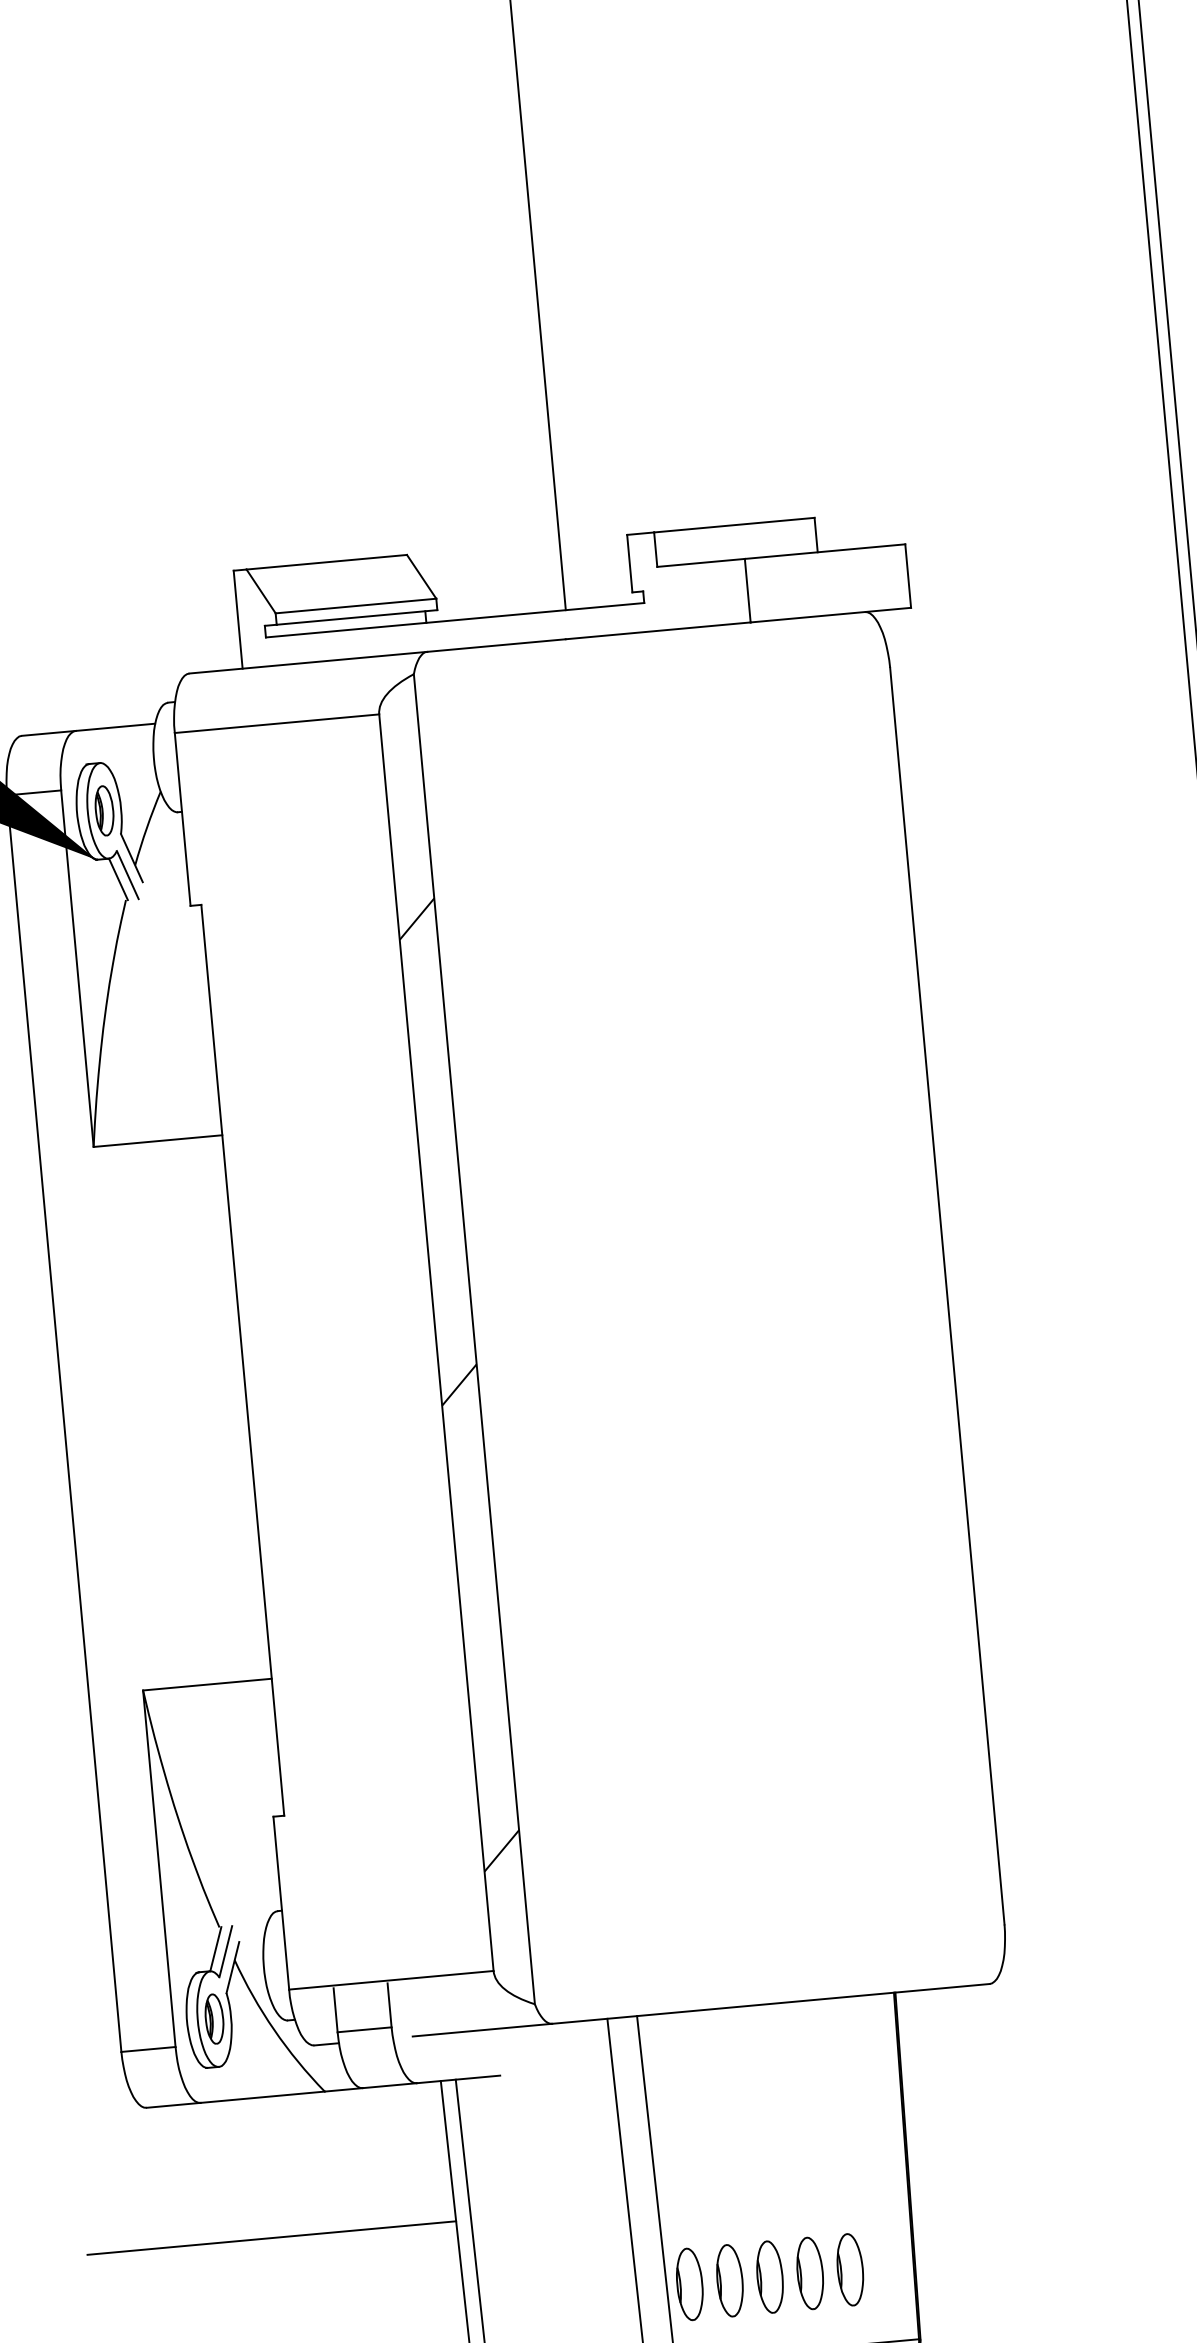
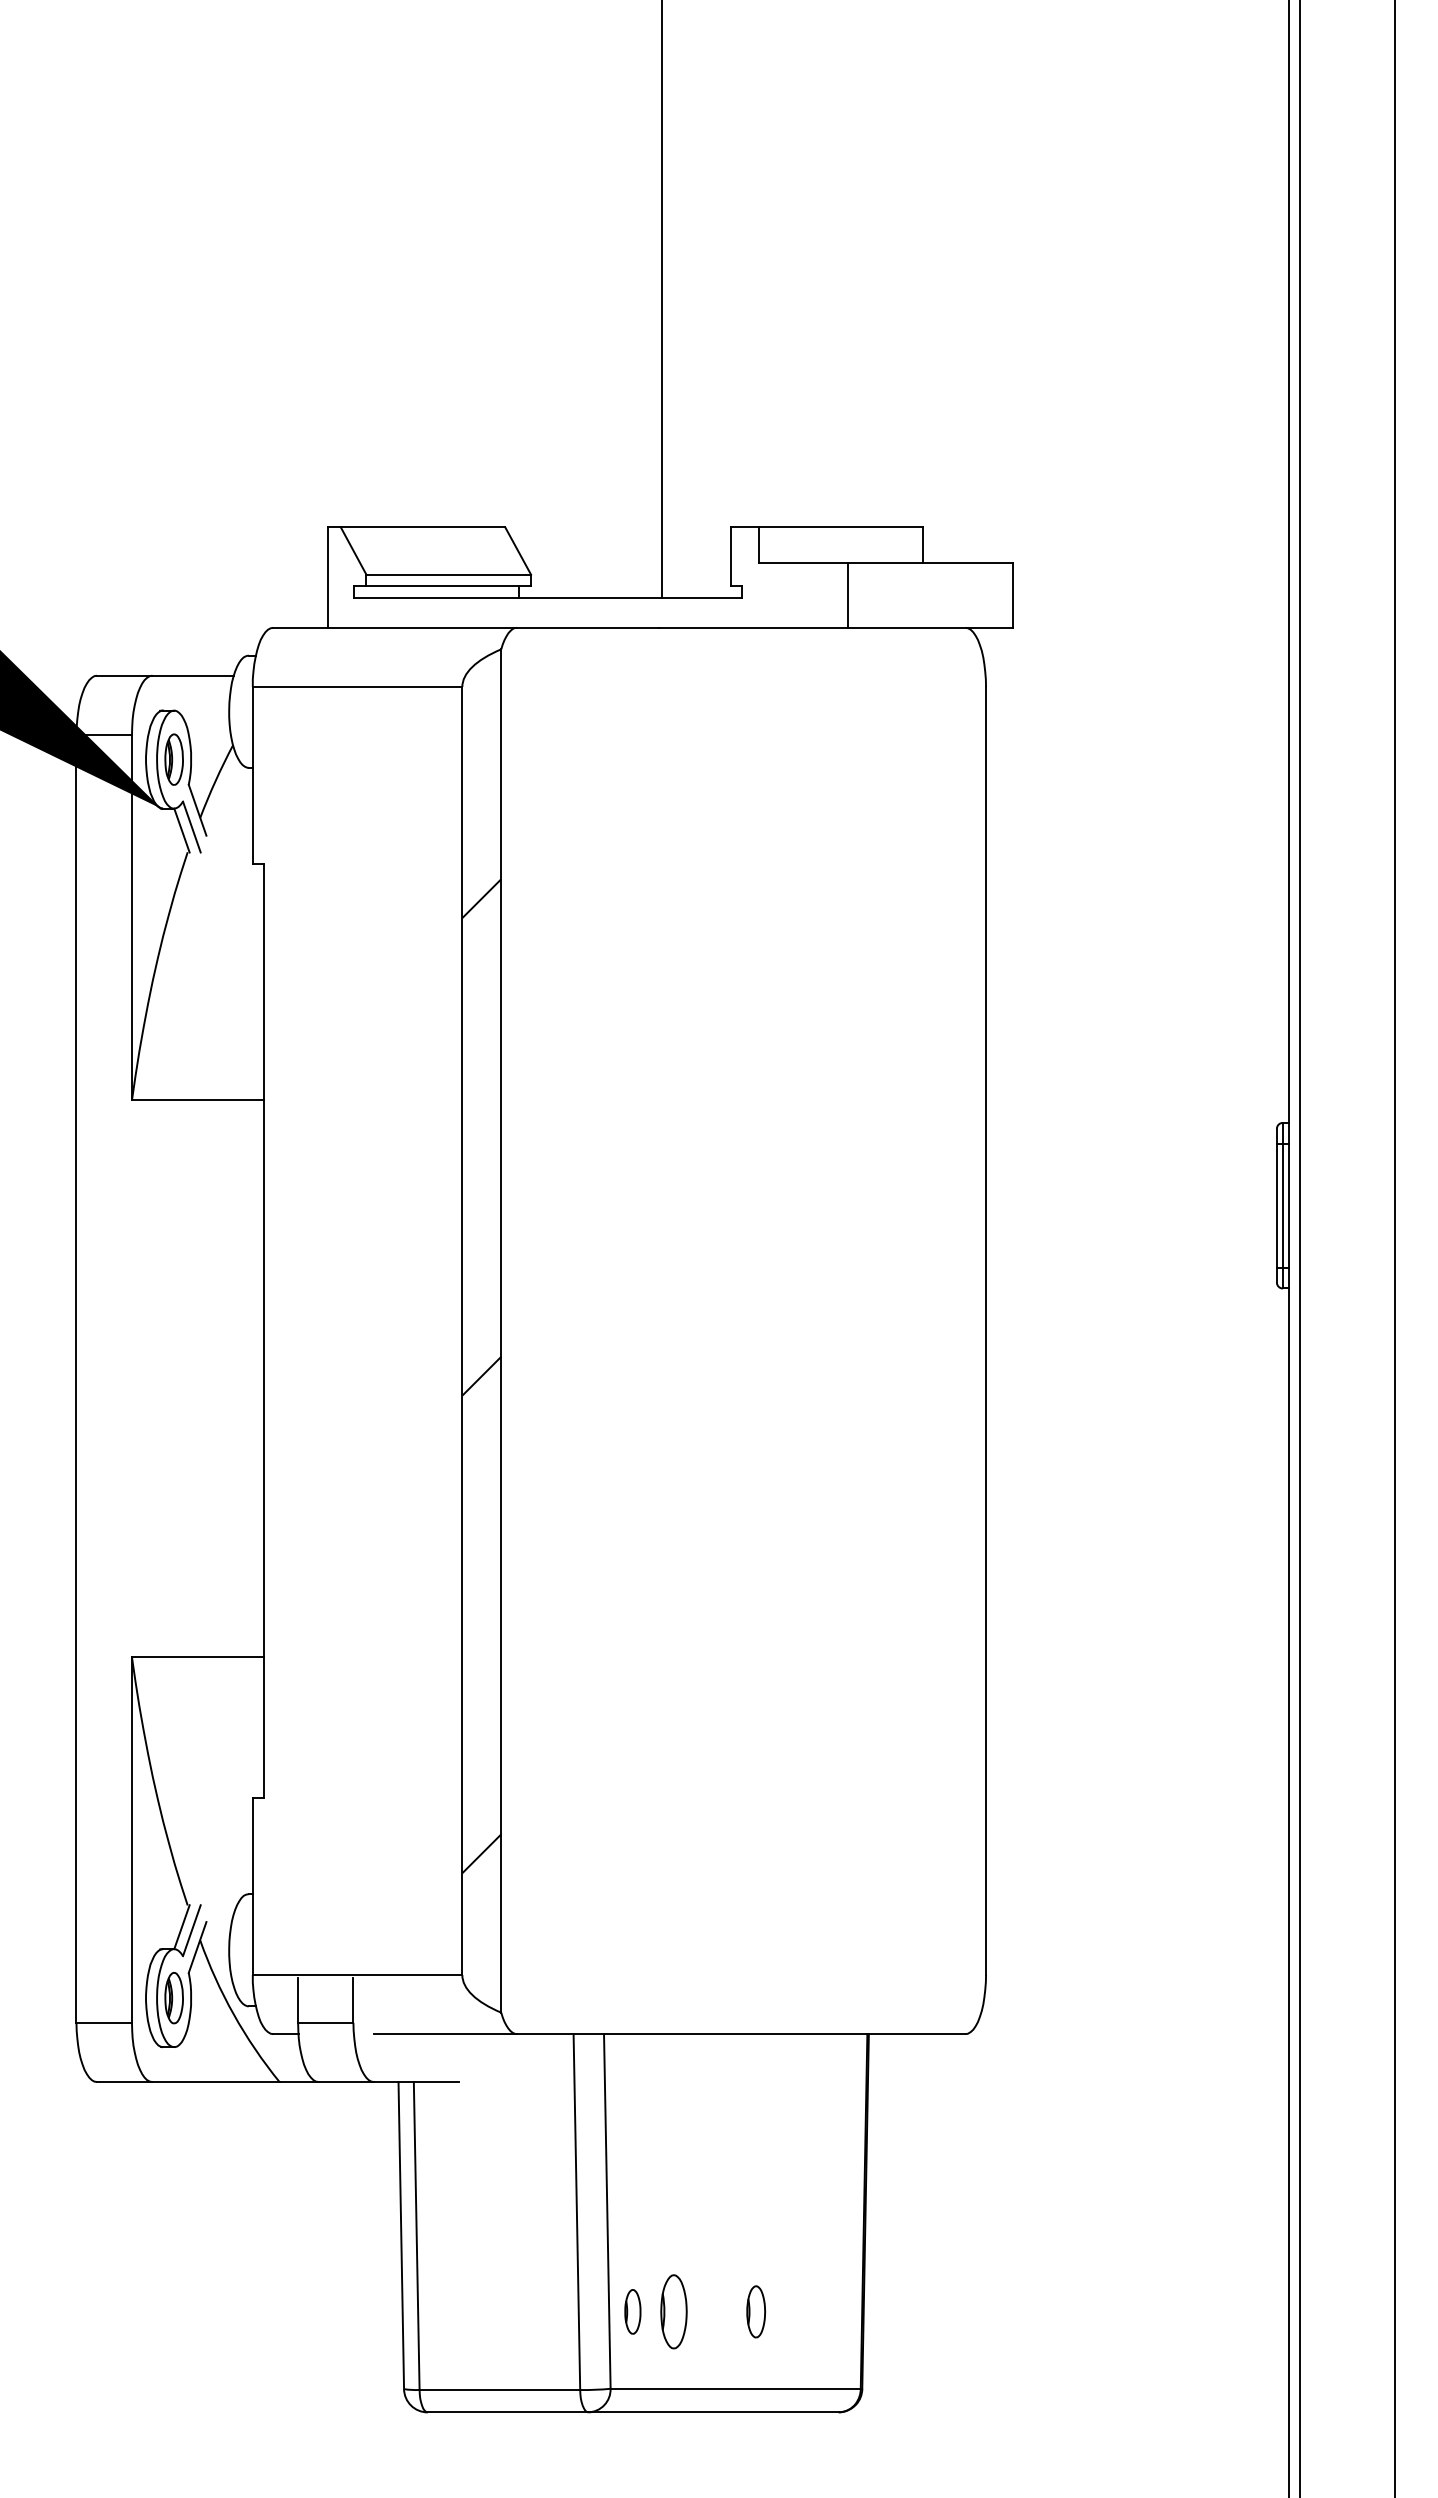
line: (272, 2238) -> (212, 2226), removed
part: (849, 2269) -> (796, 2311), removed
part: (809, 2273) -> (755, 2311), size x0.7
part: (769, 2276) -> (714, 2311), removed
part: (689, 2284) -> (632, 2311), size x0.6

